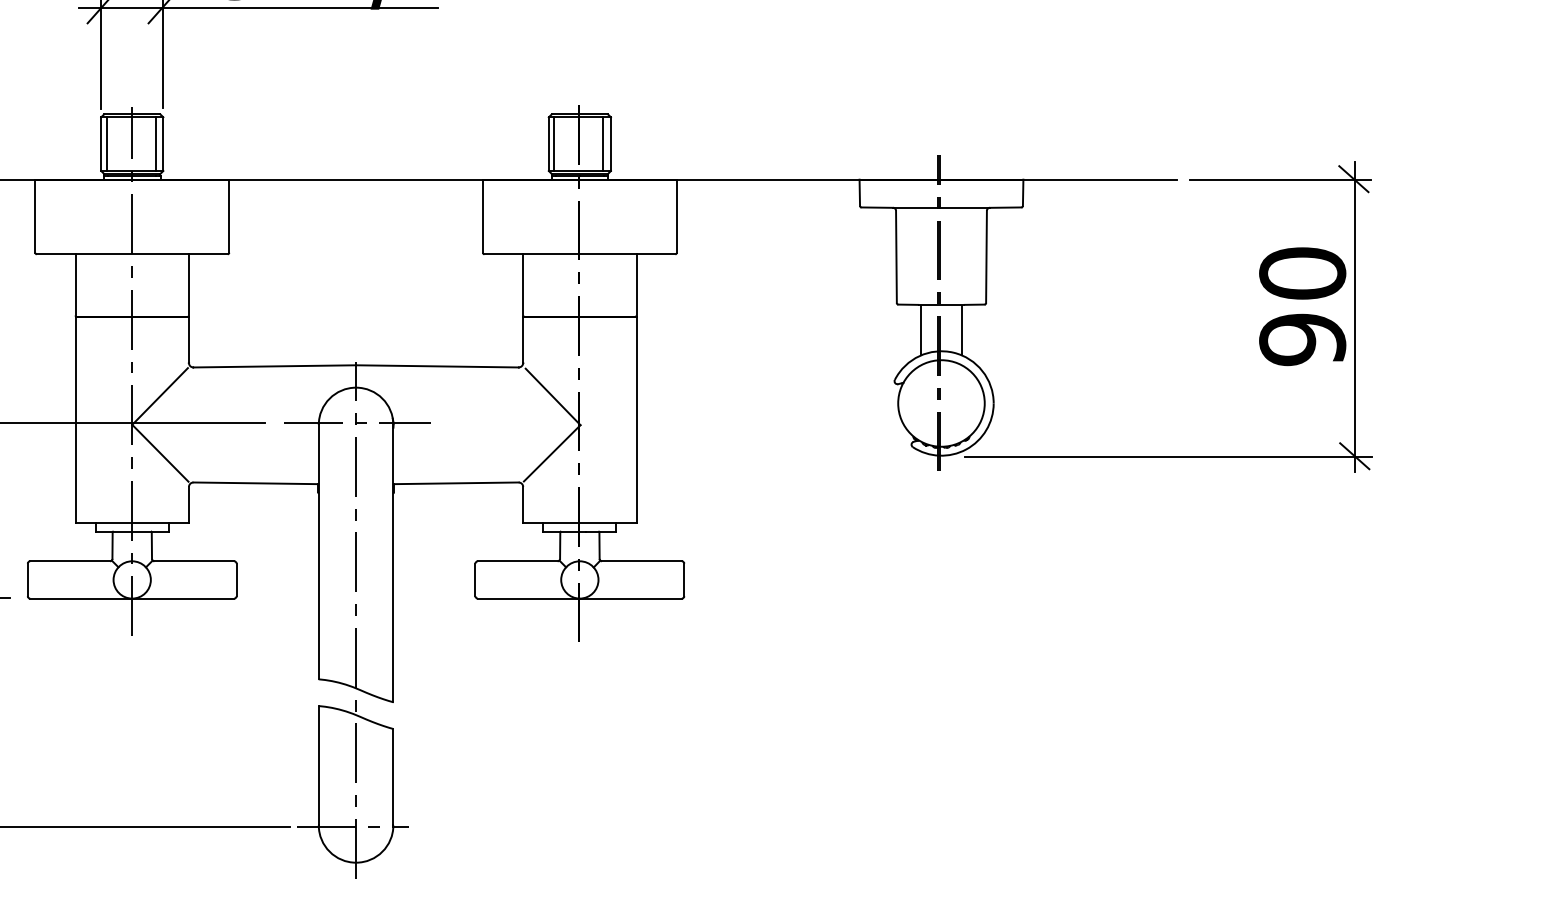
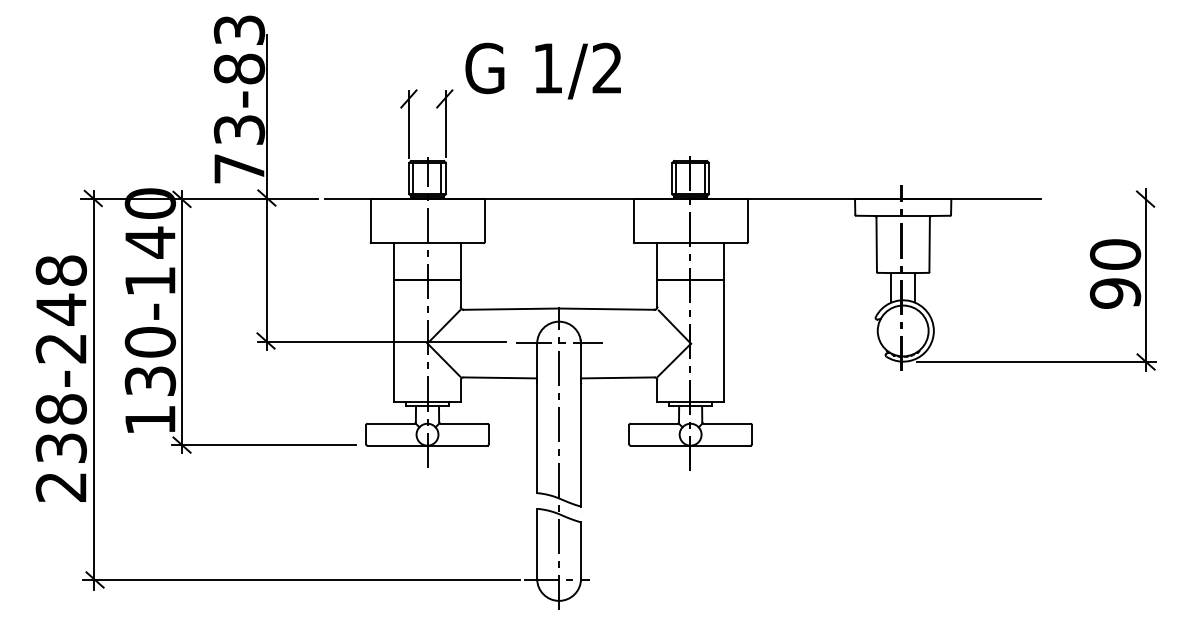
line: (258, 7) -> (501, 98), removed
line: (1280, 179) -> (1102, 199), removed

